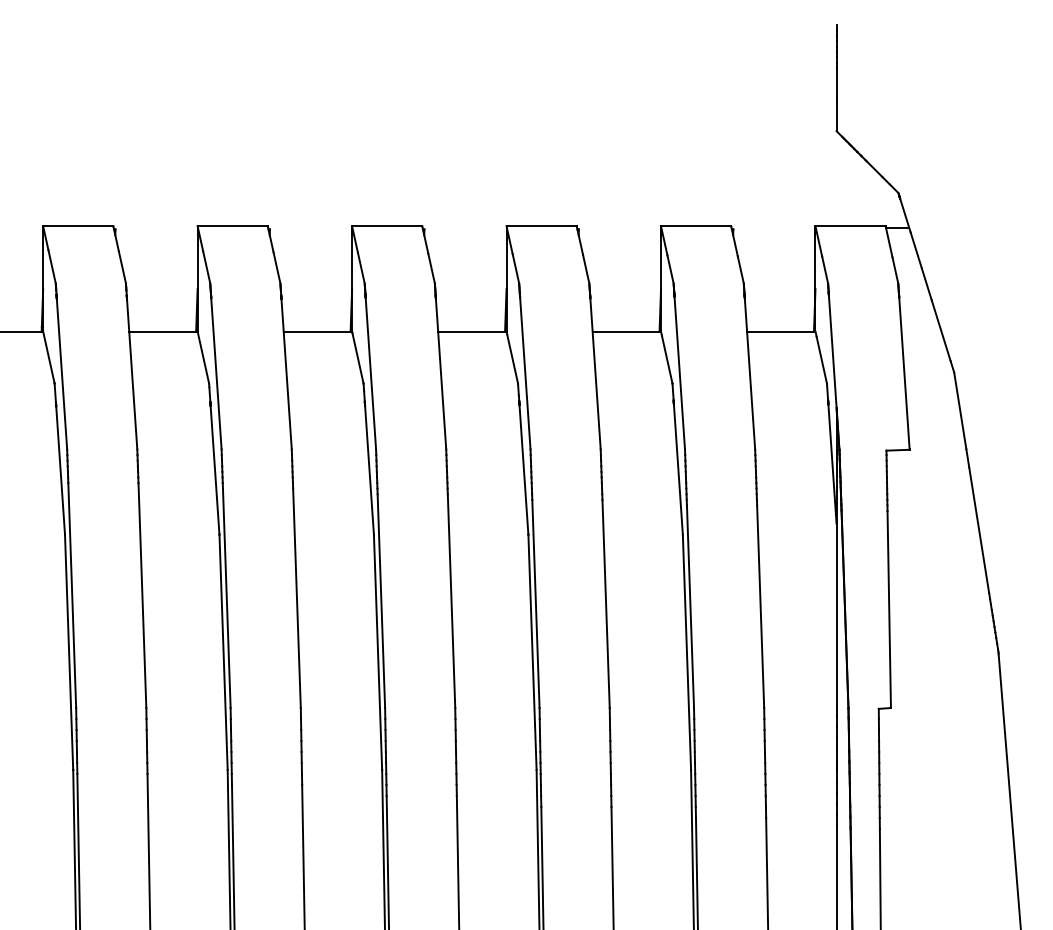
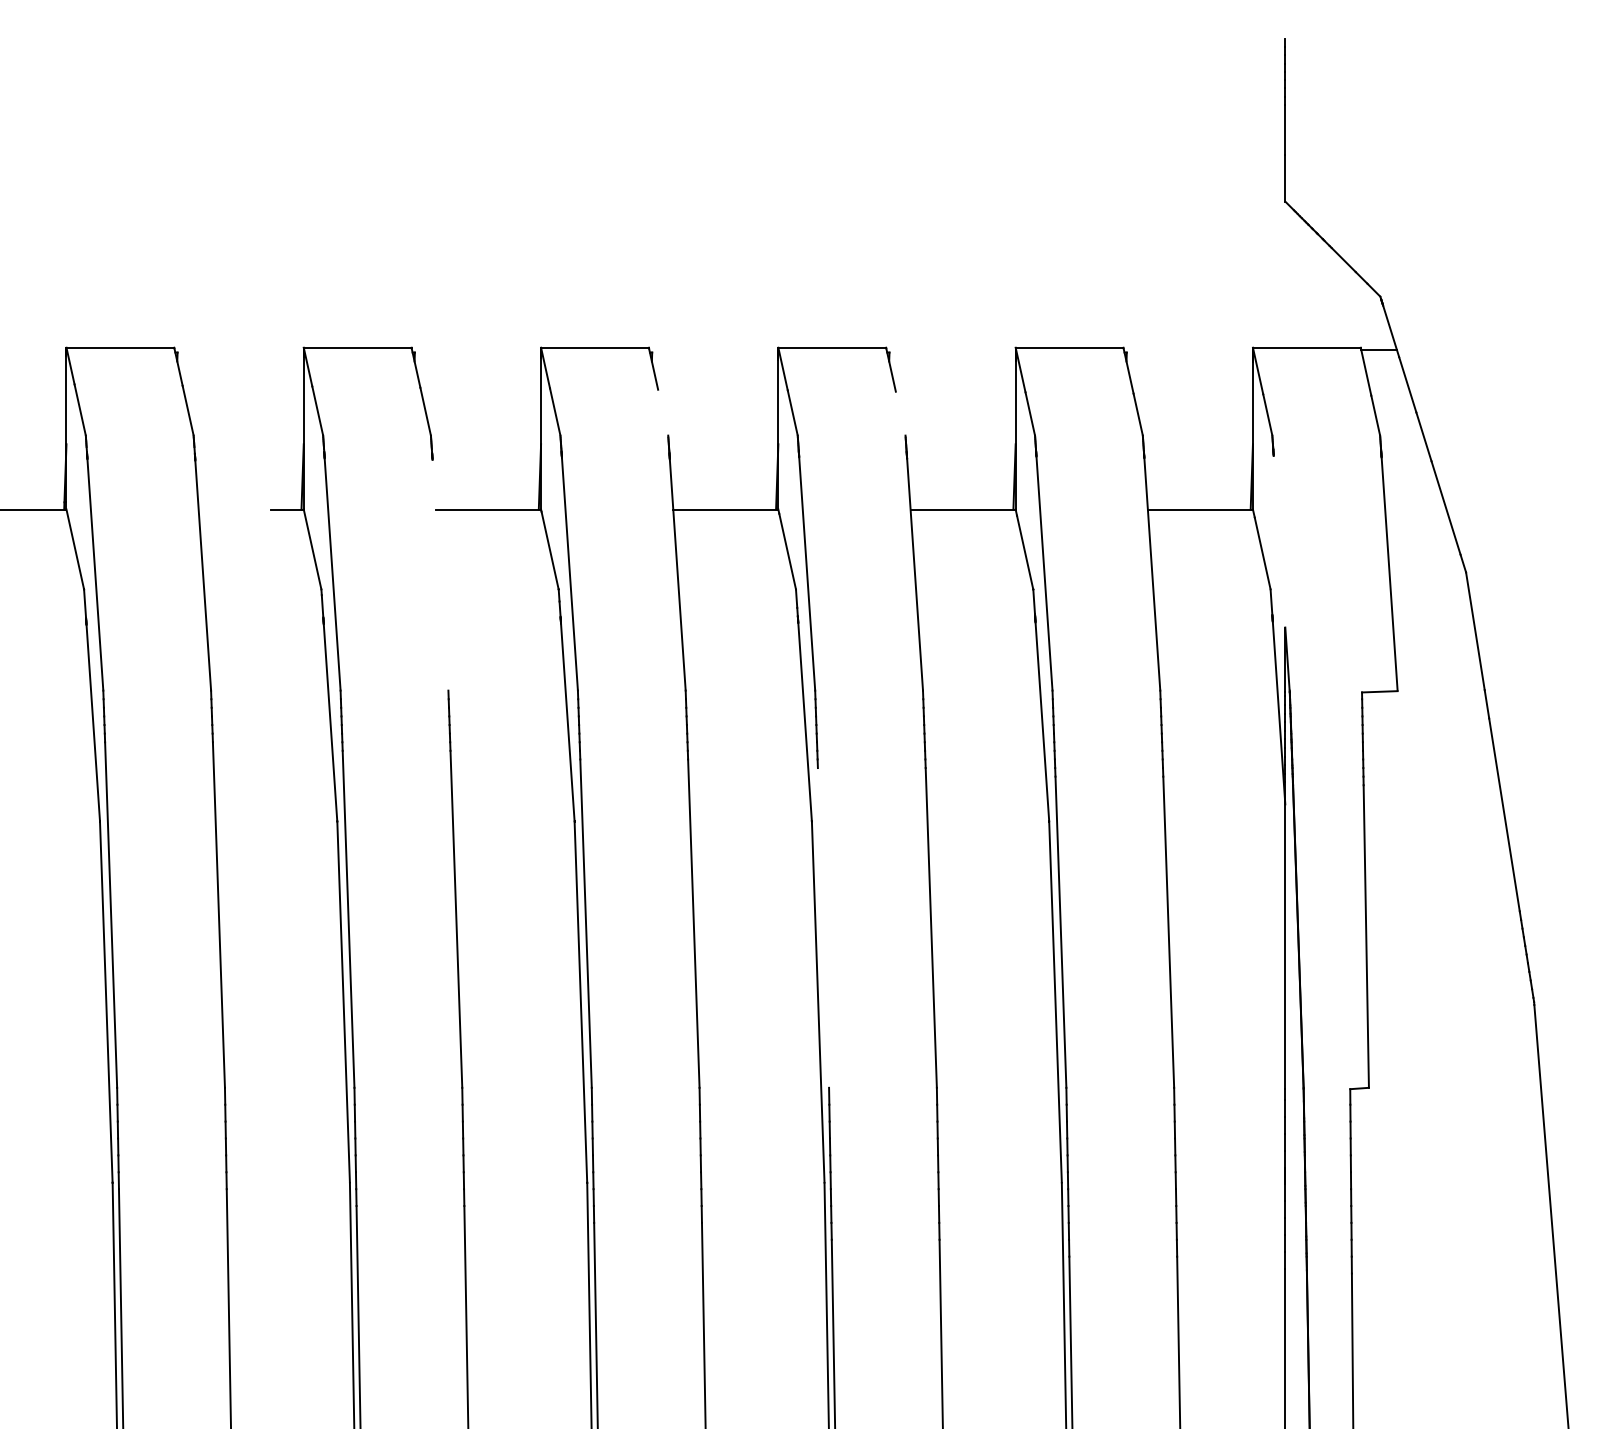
line: (431, 268) -> (663, 412), removed
line: (586, 268) -> (901, 412), removed
line: (152, 331) -> (234, 509), removed
line: (833, 372) -> (1280, 572), removed
line: (286, 374) -> (440, 575), removed
line: (535, 603) -> (822, 927), removed

